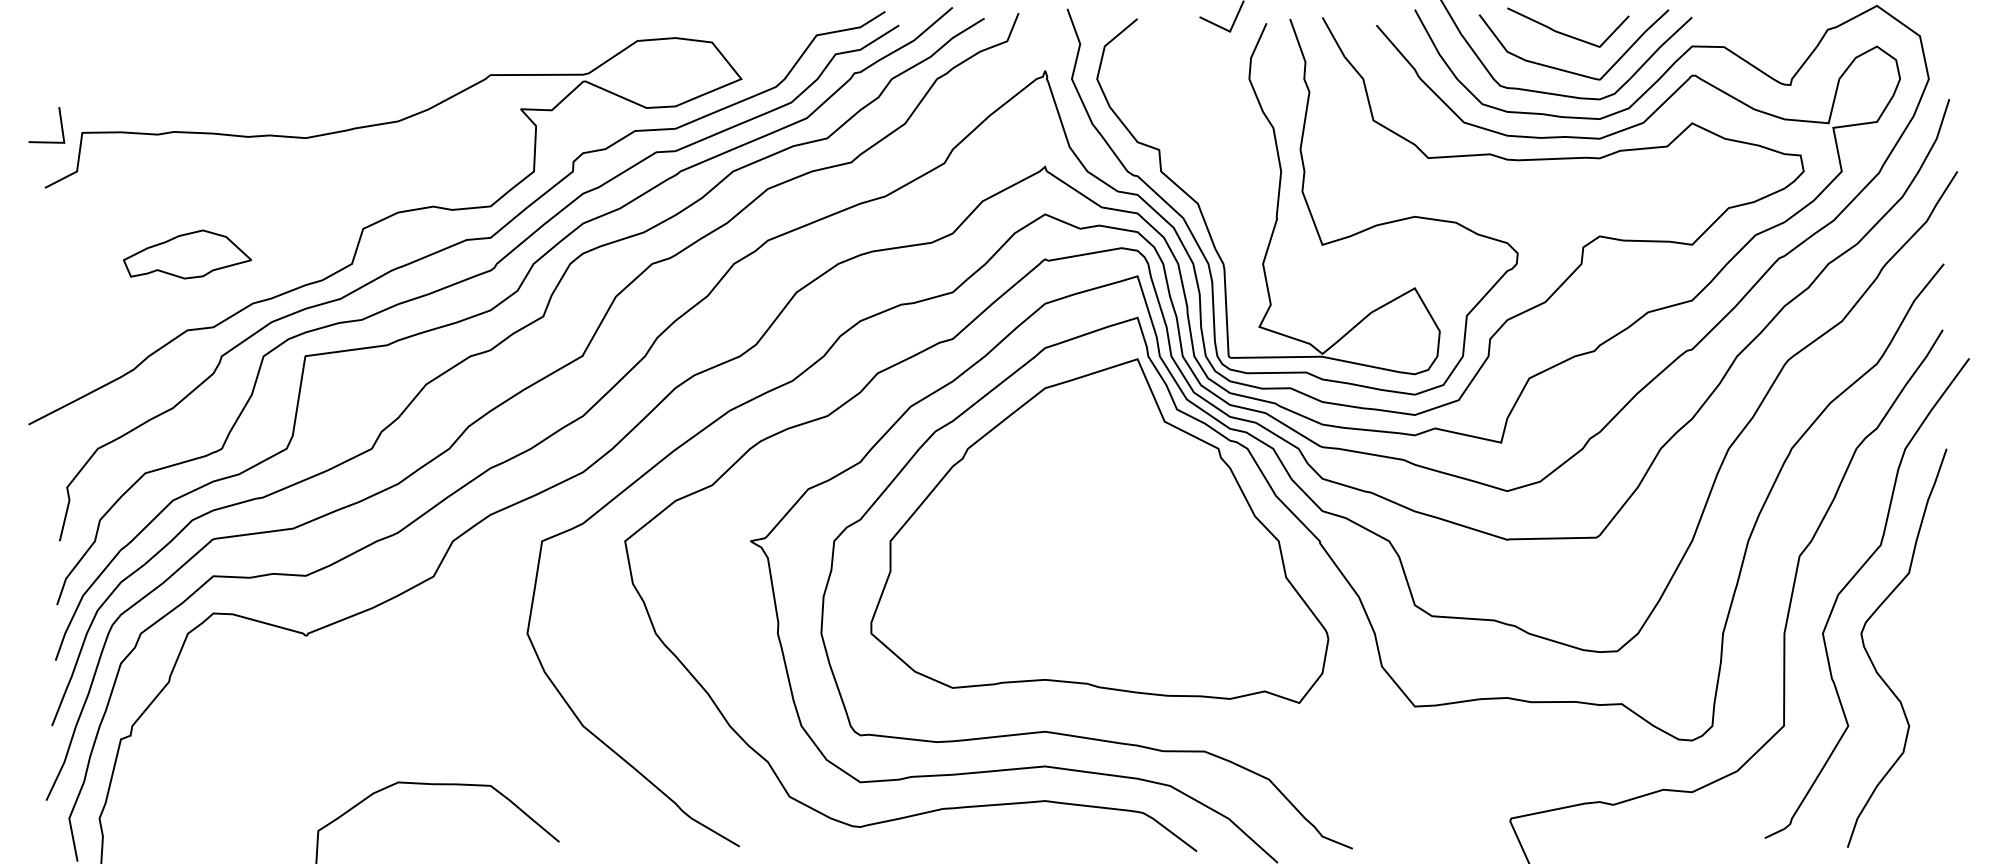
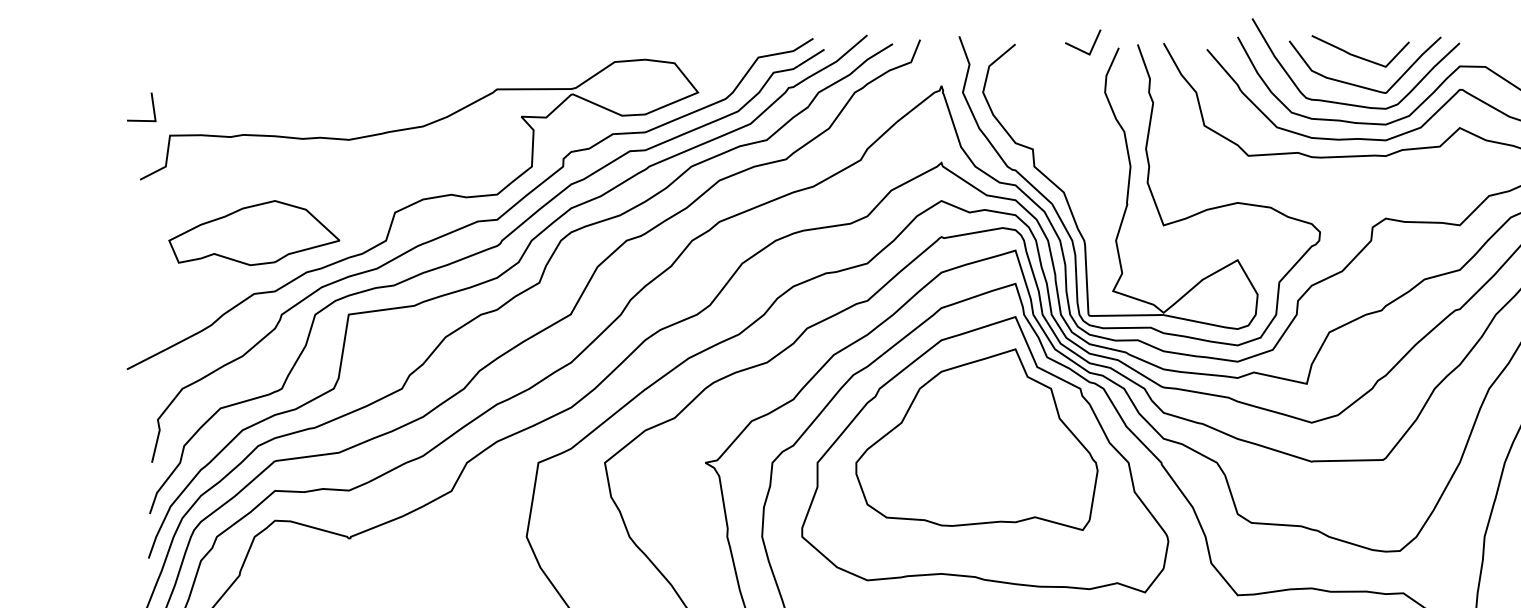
line: (60, 124) -> (152, 106), moved
part: (187, 254) -> (254, 233), size x1.67
part: (1089, 512) -> (976, 439), added

